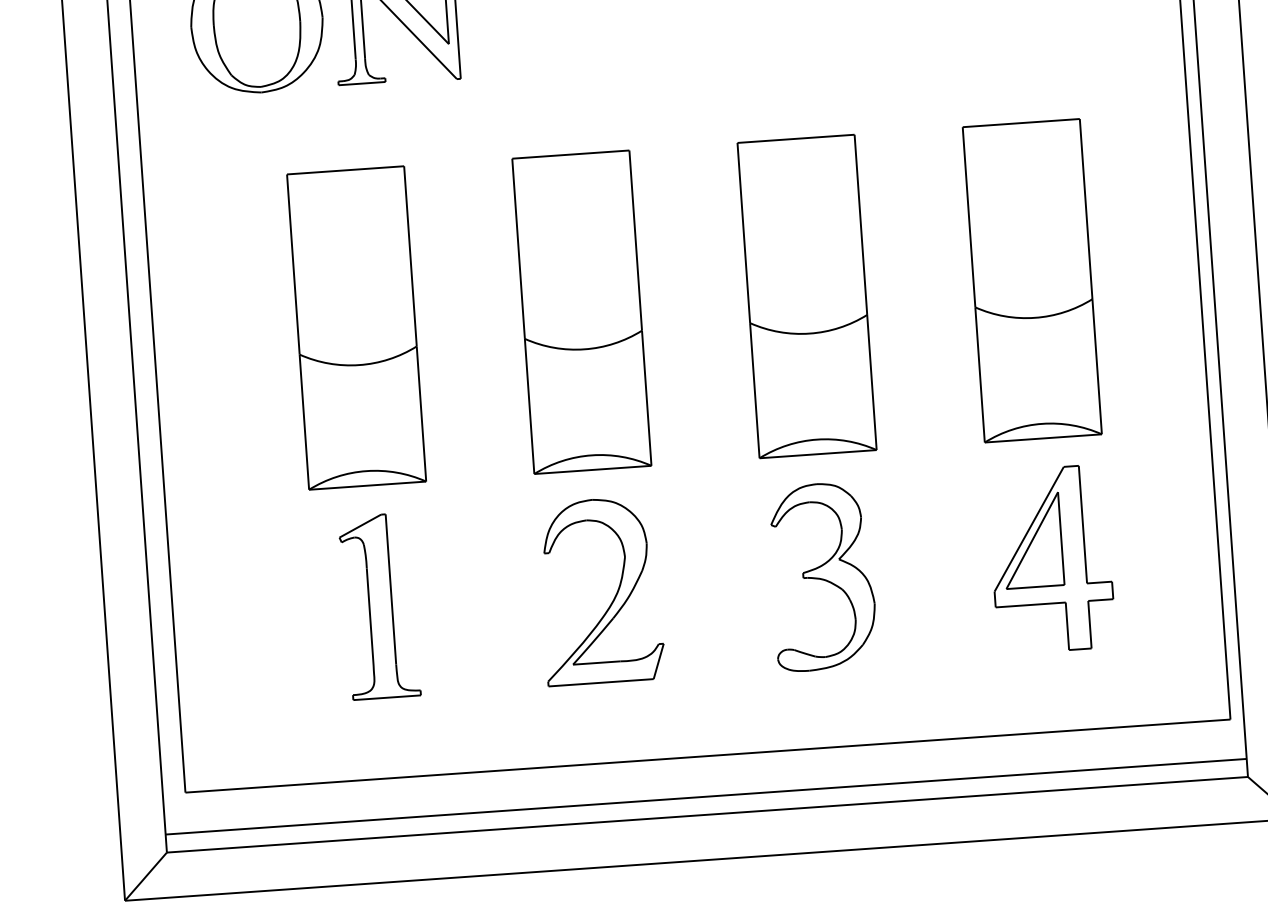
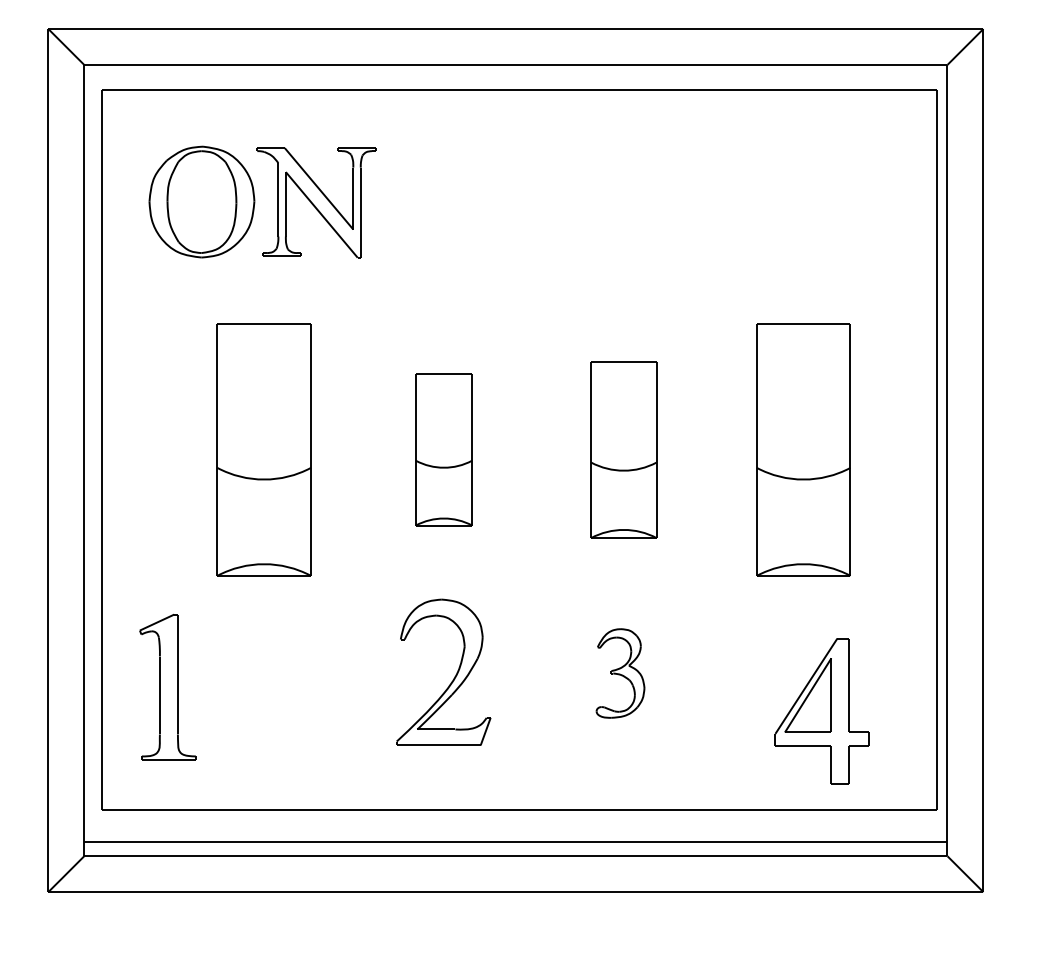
part: (806, 295) -> (623, 449), size x0.7
part: (581, 311) -> (443, 449), size x0.6
part: (1050, 559) -> (821, 711), moved
part: (822, 576) -> (620, 673), size x0.6
part: (379, 606) -> (167, 687), moved

